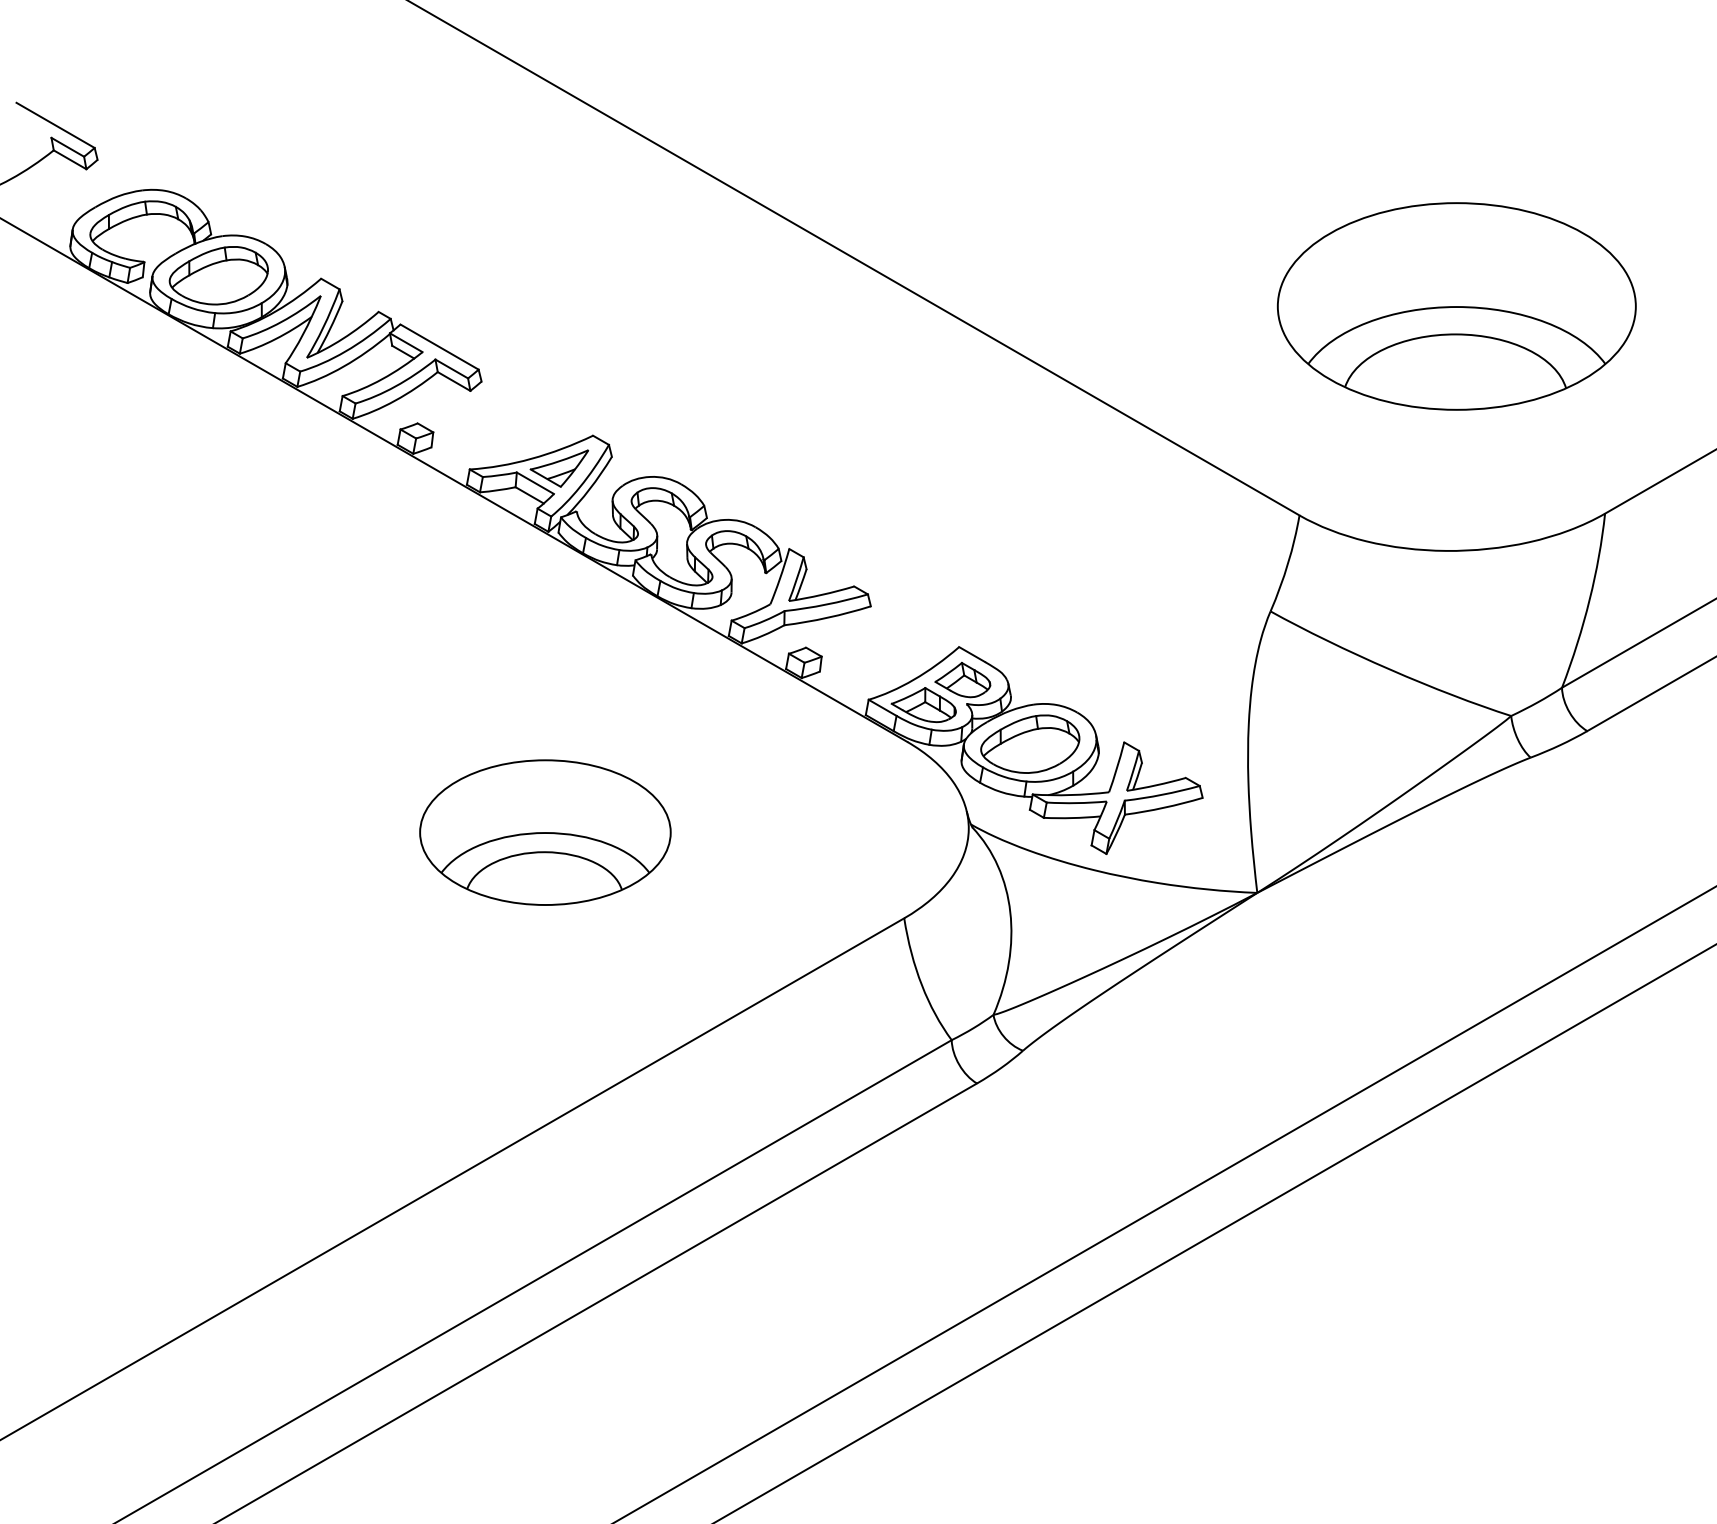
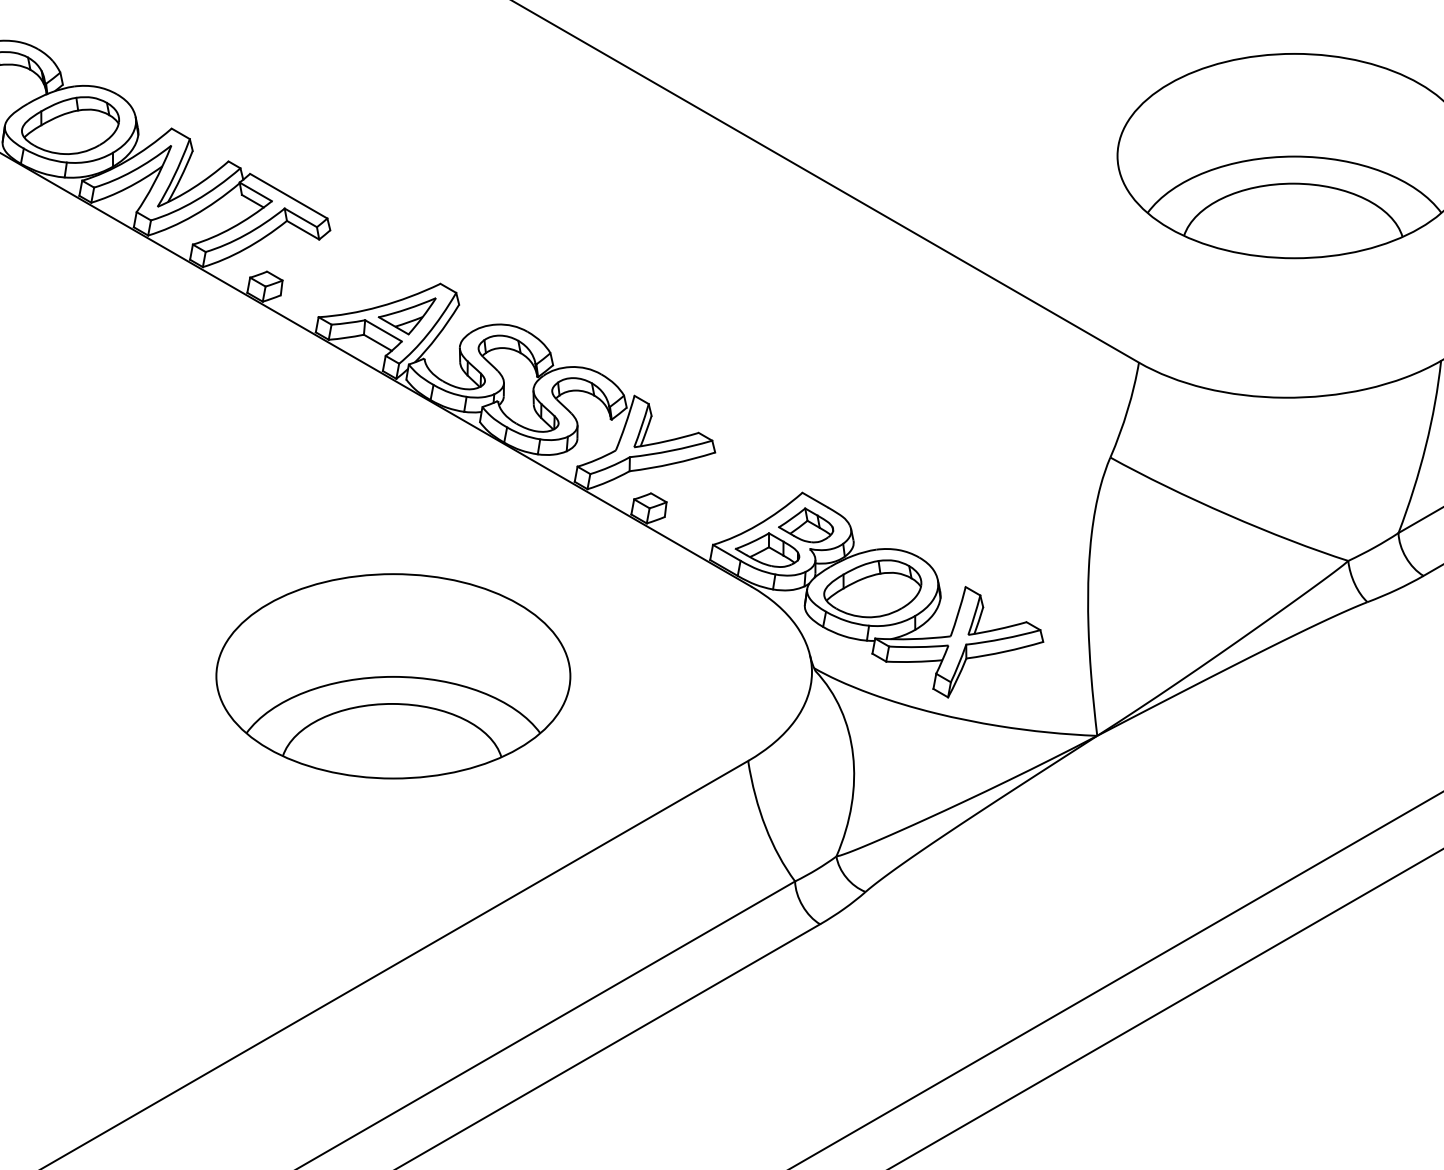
part: (545, 832) -> (393, 676), size x1.43

